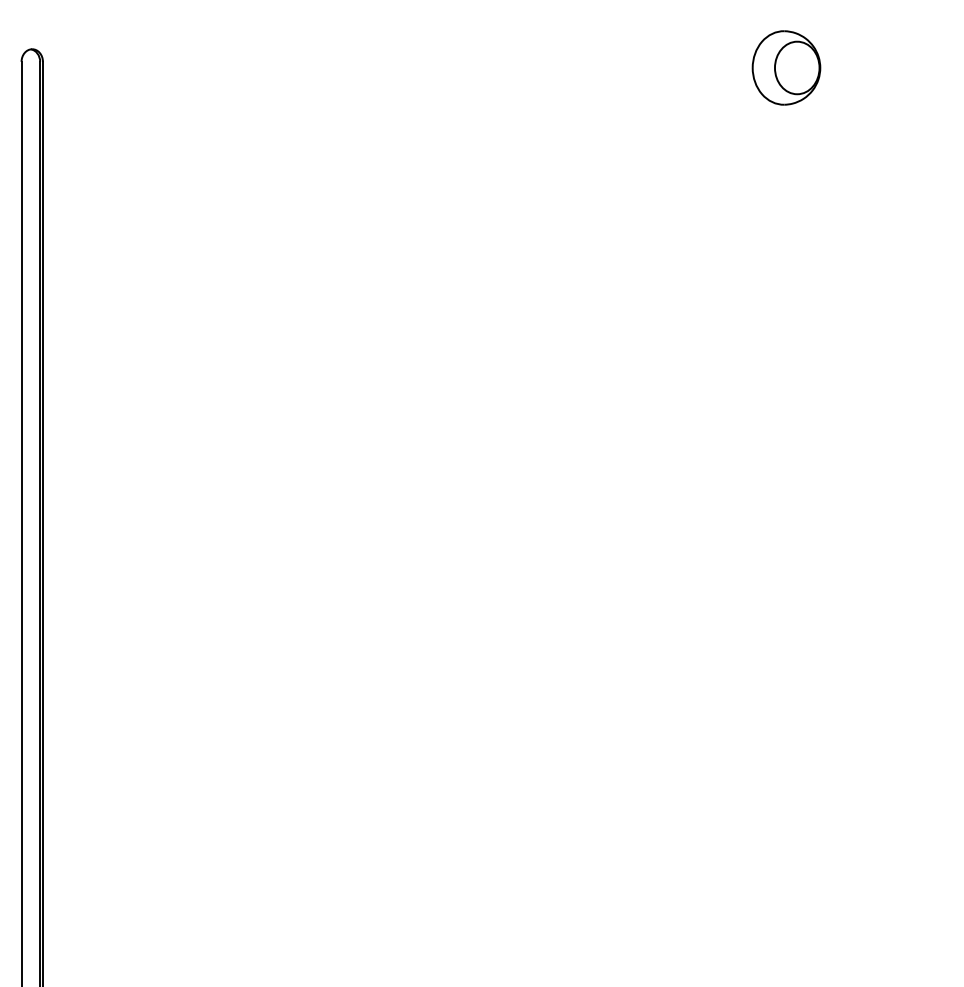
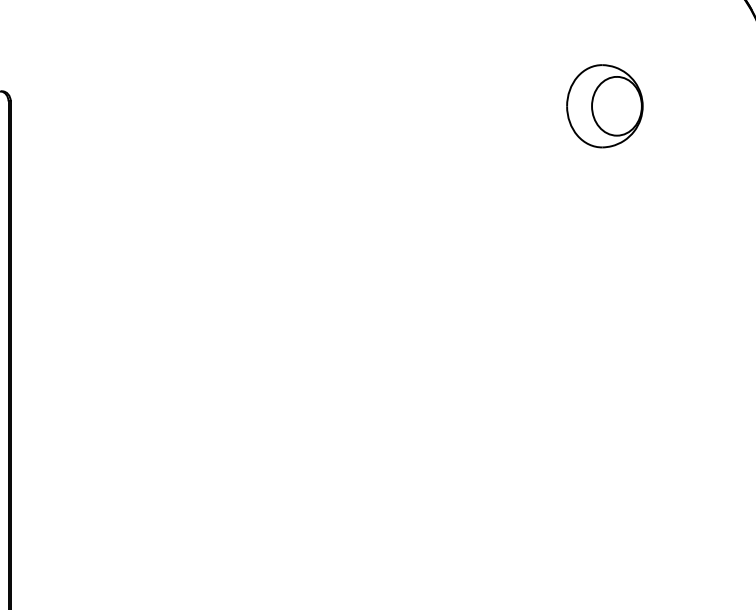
part: (786, 67) -> (604, 105), size x1.4

